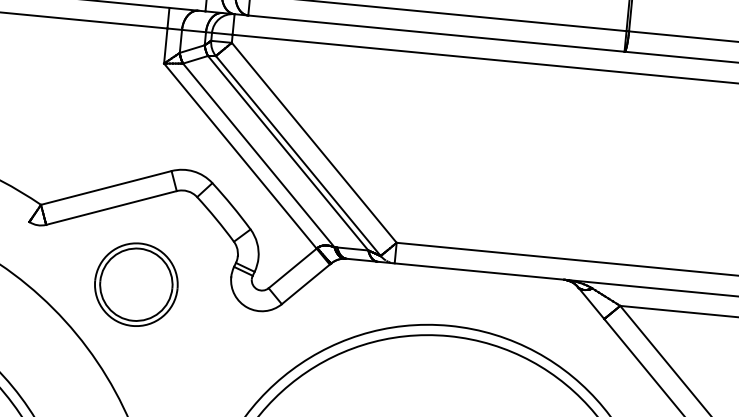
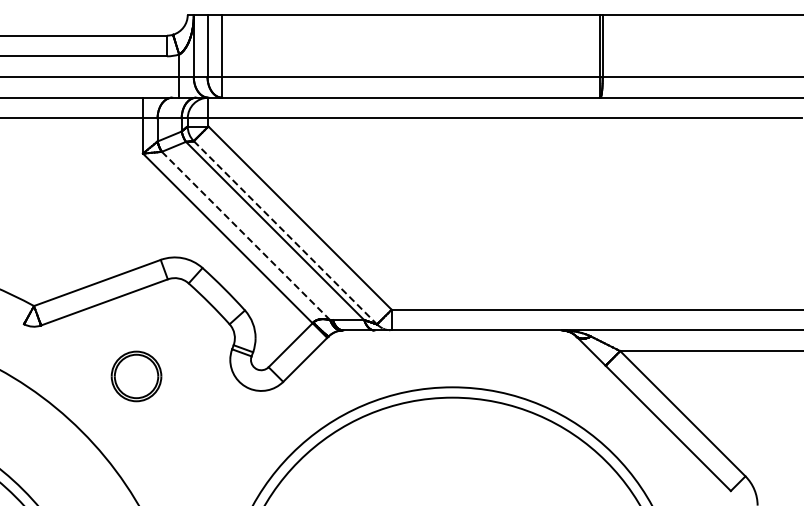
line: (259, 155) -> (246, 236), solid -> dashed
line: (298, 155) -> (285, 232), solid -> dashed
part: (136, 284) -> (136, 376), size x0.6

